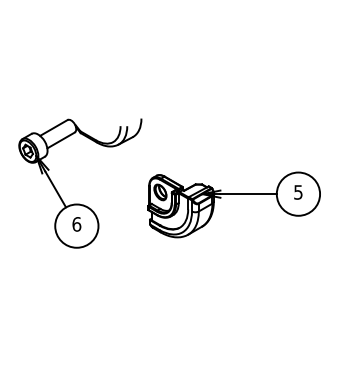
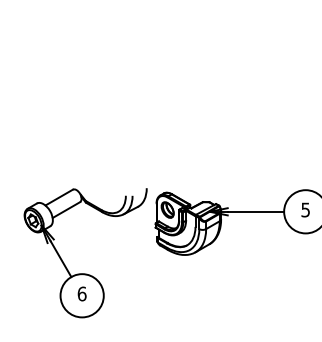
part: (79, 203) -> (84, 273), moved

